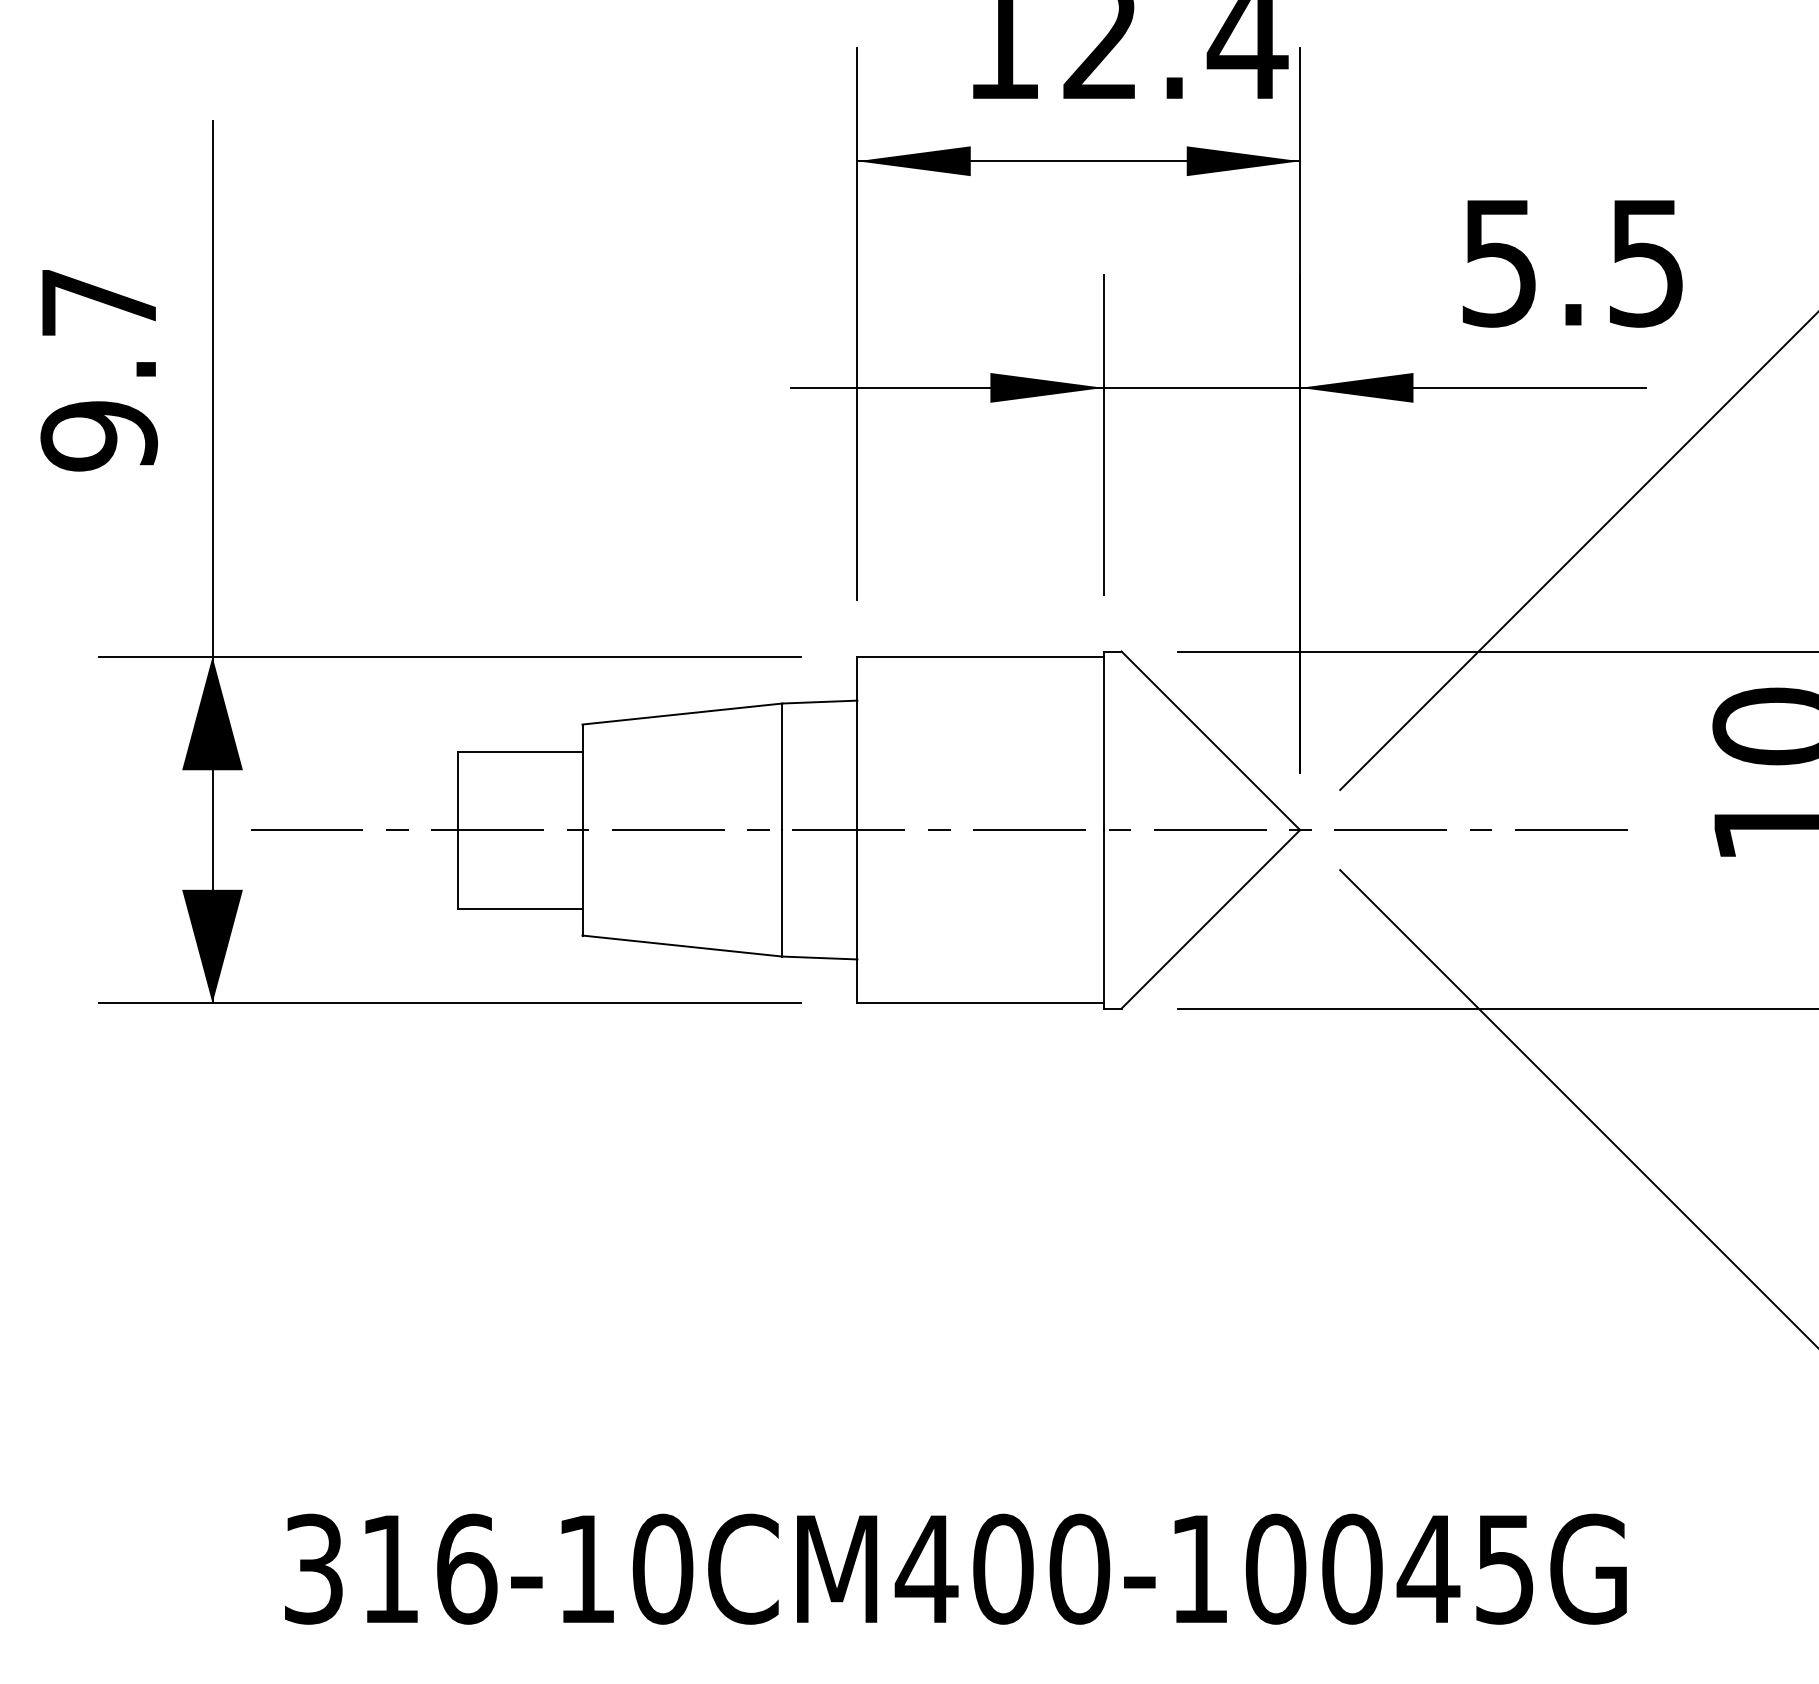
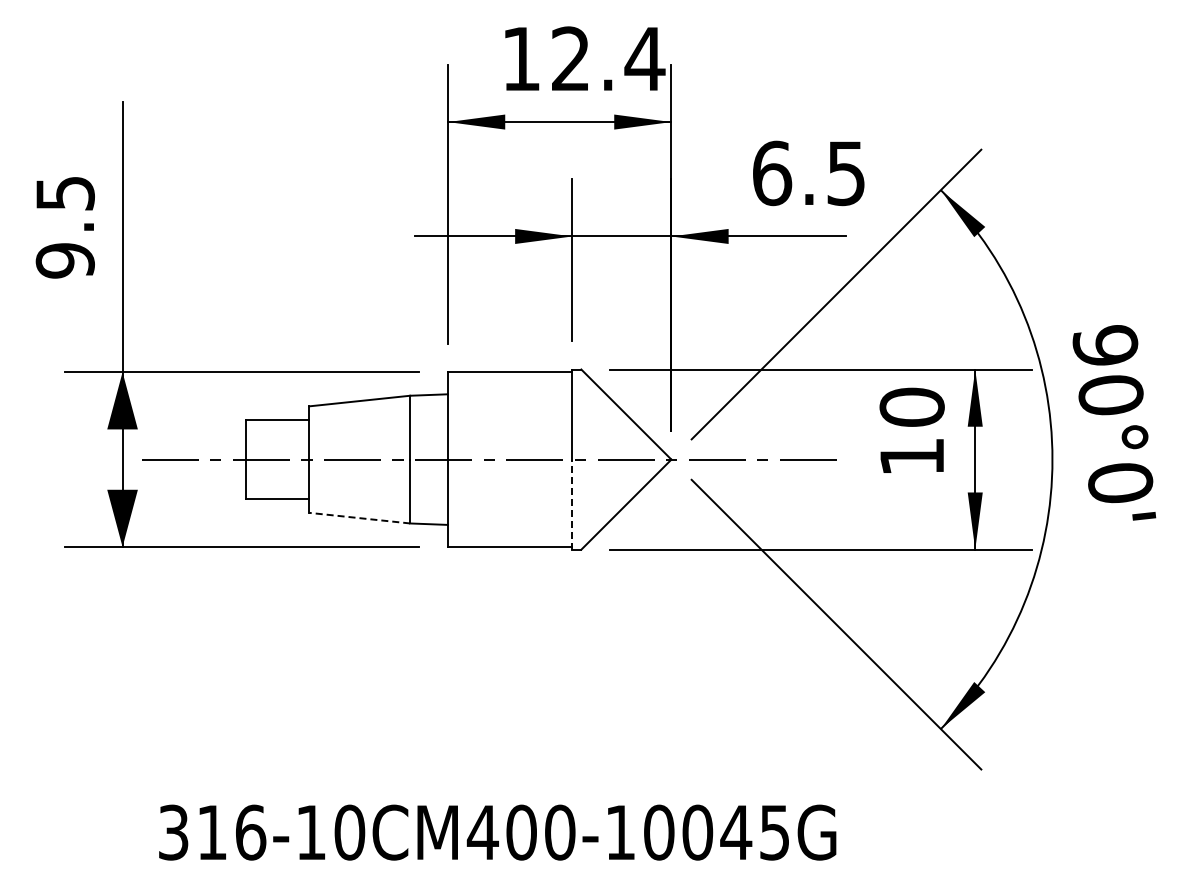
text: (1500, 263) -> (772, 173), 5.5 -> 6.5
text: (99, 302) -> (65, 193), 9.7 -> 9.5
line: (1104, 919) -> (572, 504), solid -> dashed
line: (682, 946) -> (359, 518), solid -> dashed

